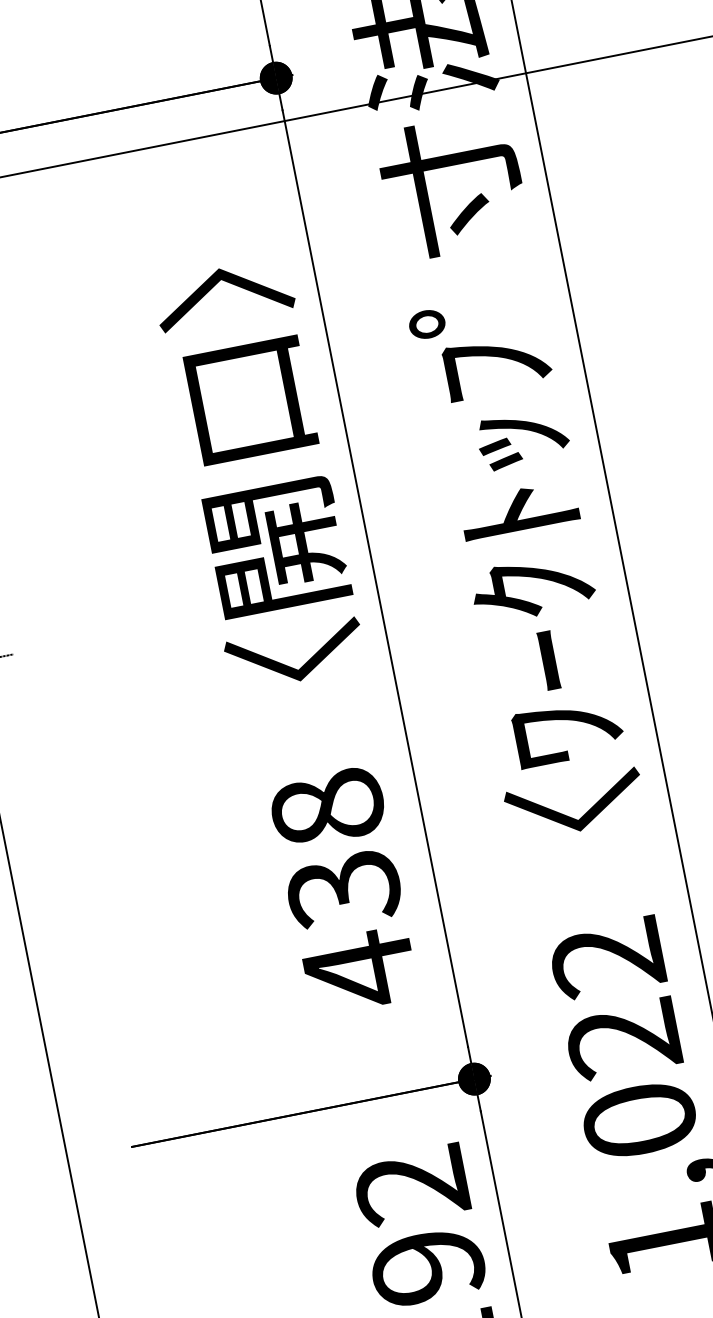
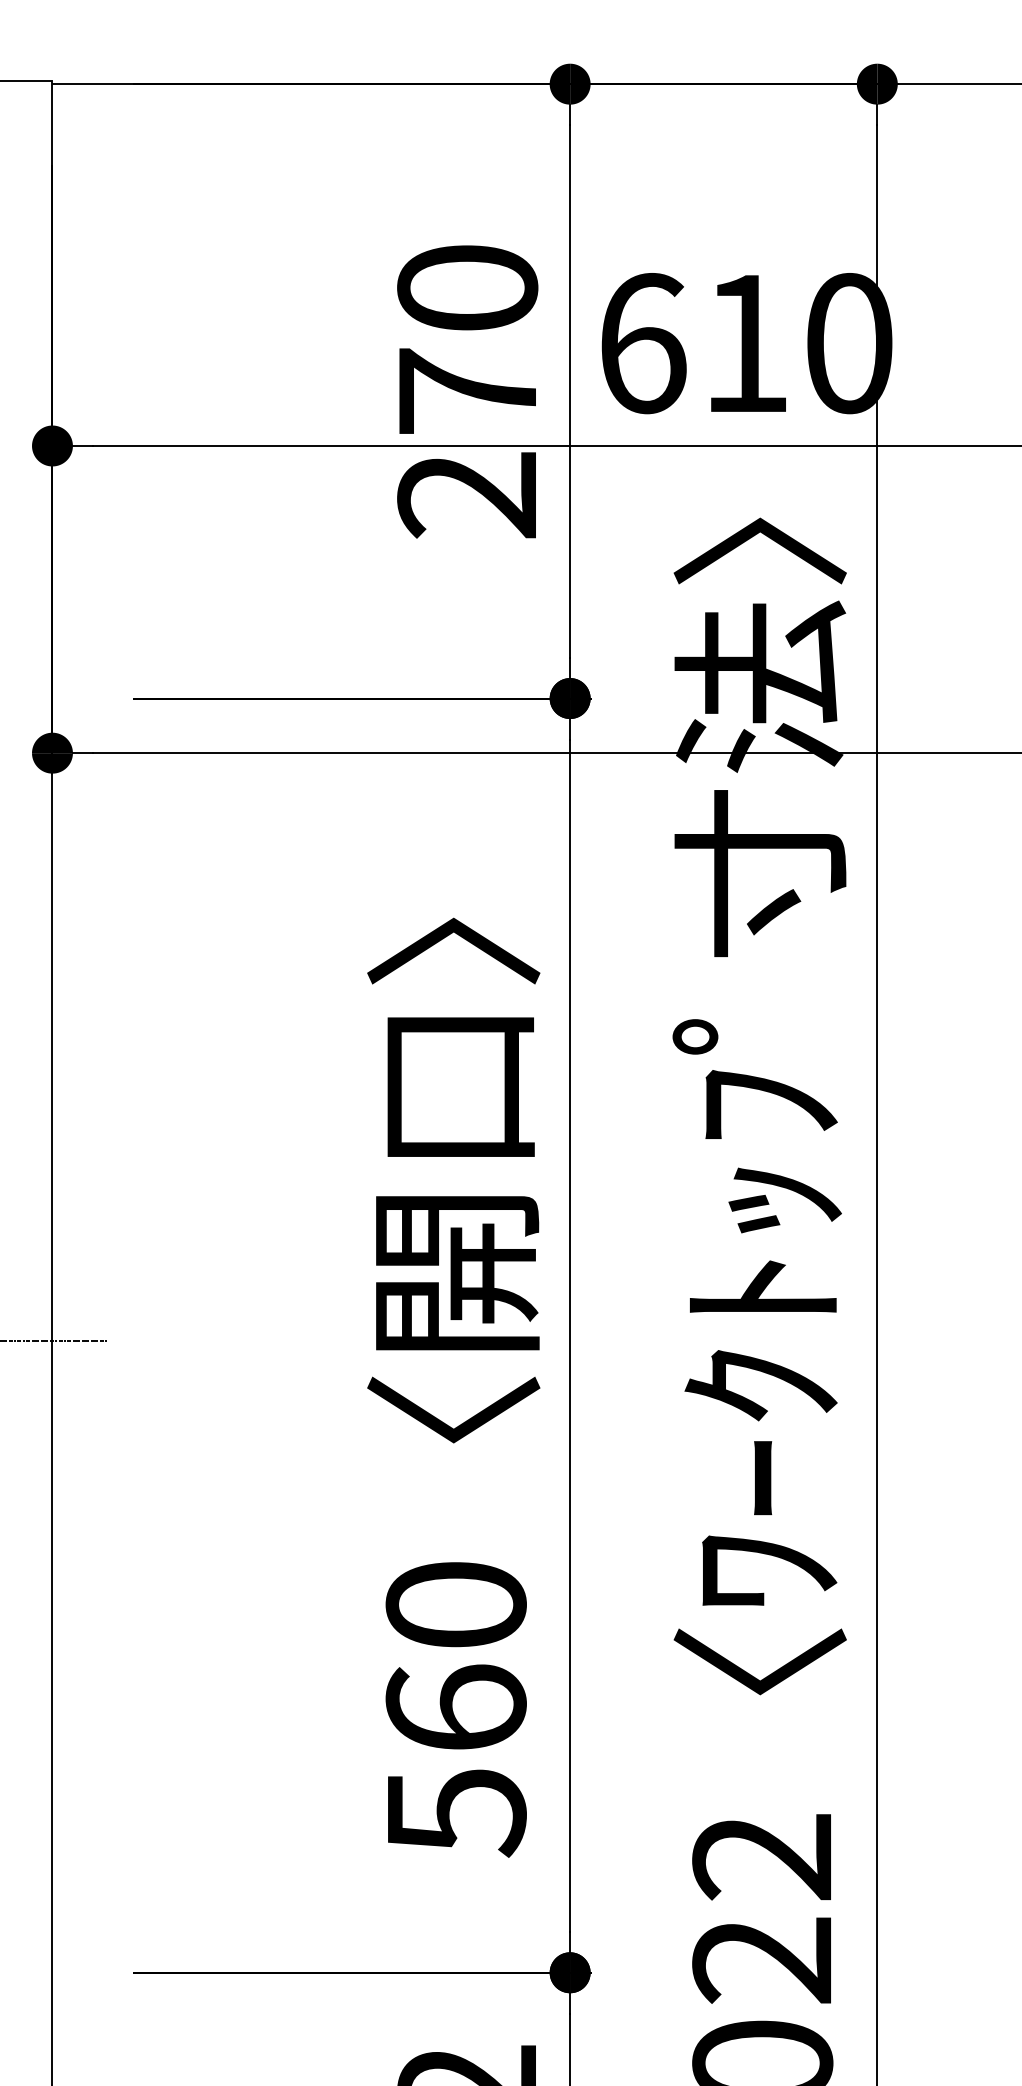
text: (343, 890) -> (455, 1710), 438 -> 560

